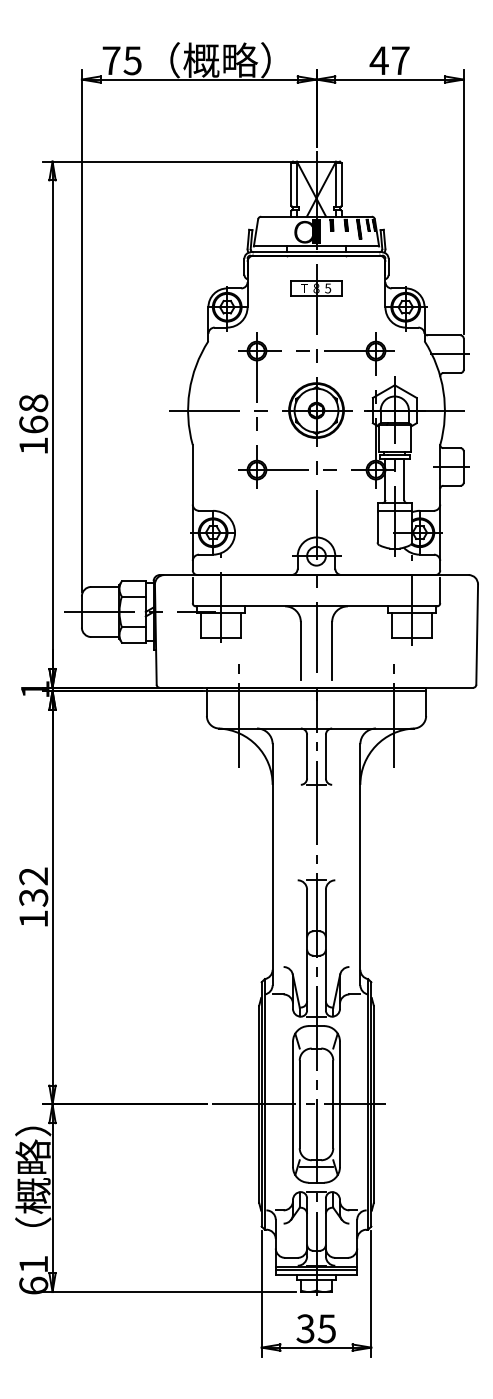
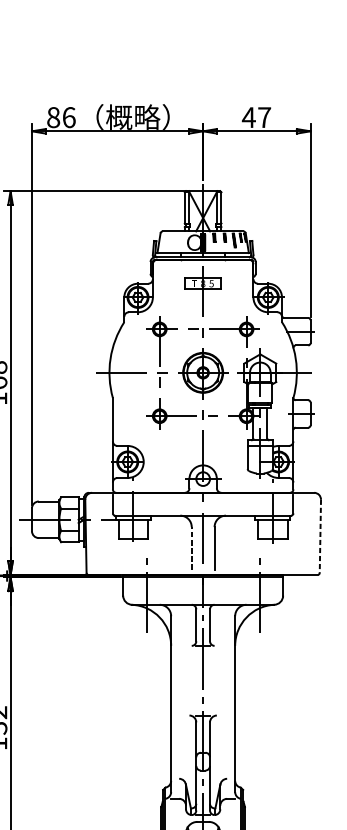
text: (121, 60) -> (60, 117), 75 -> 86
line: (477, 635) -> (320, 536), solid -> dashed
line: (300, 650) -> (191, 547), solid -> dashed

